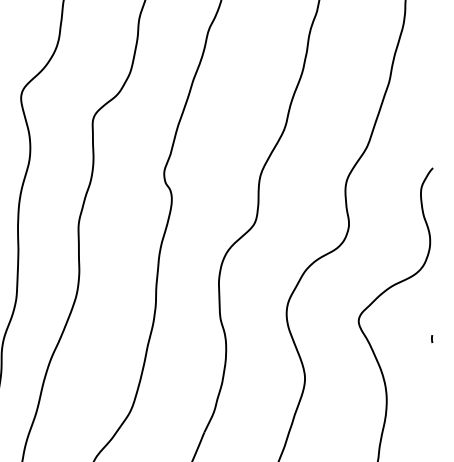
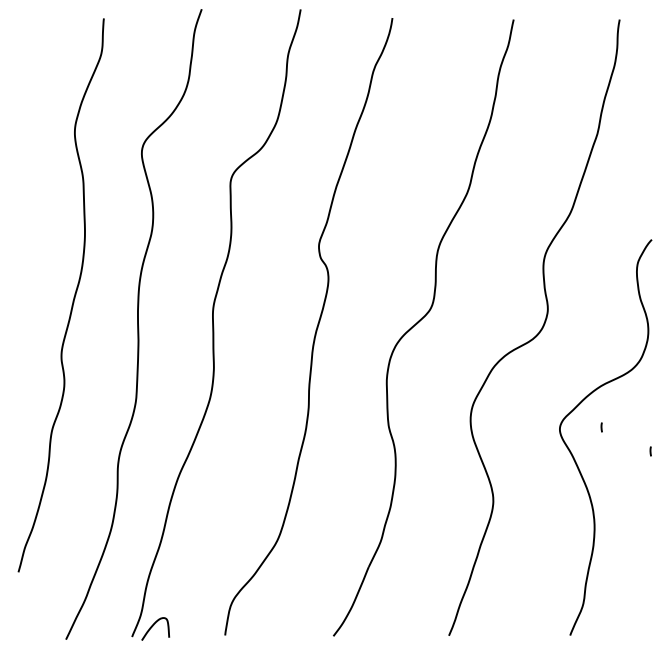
line: (392, 319) -> (601, 427), added

